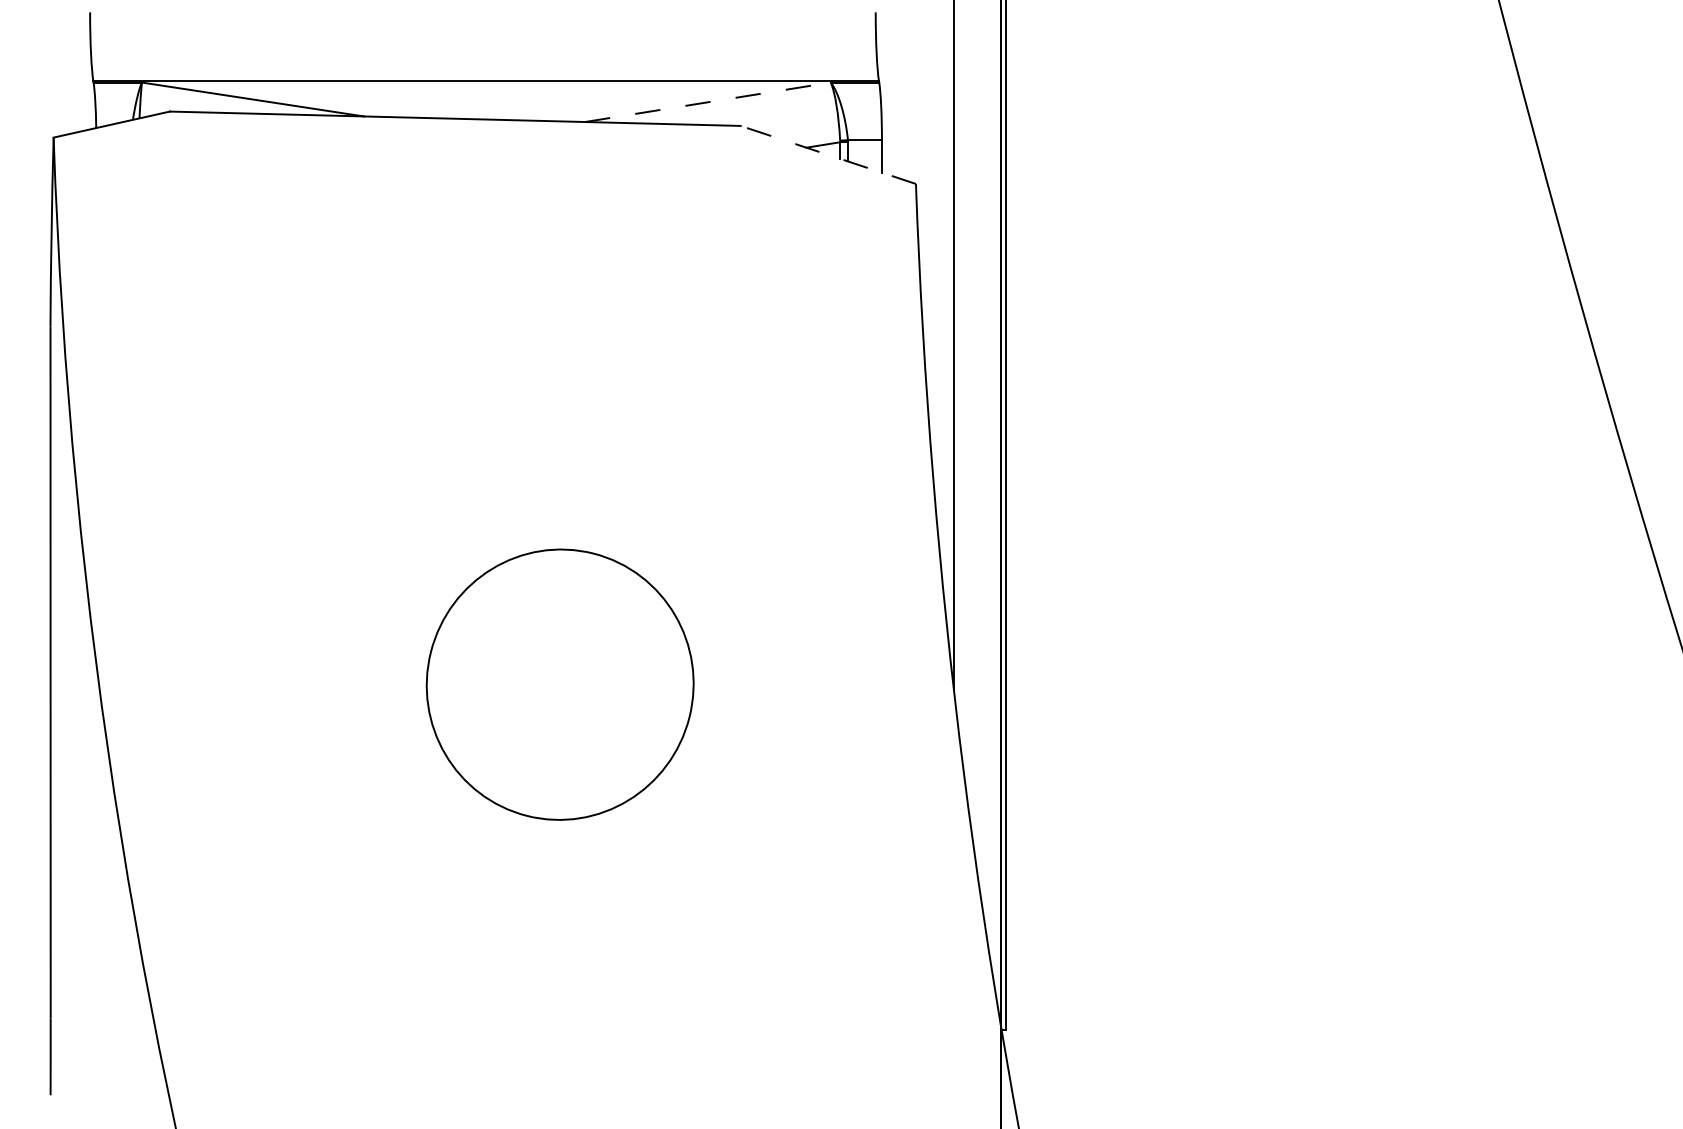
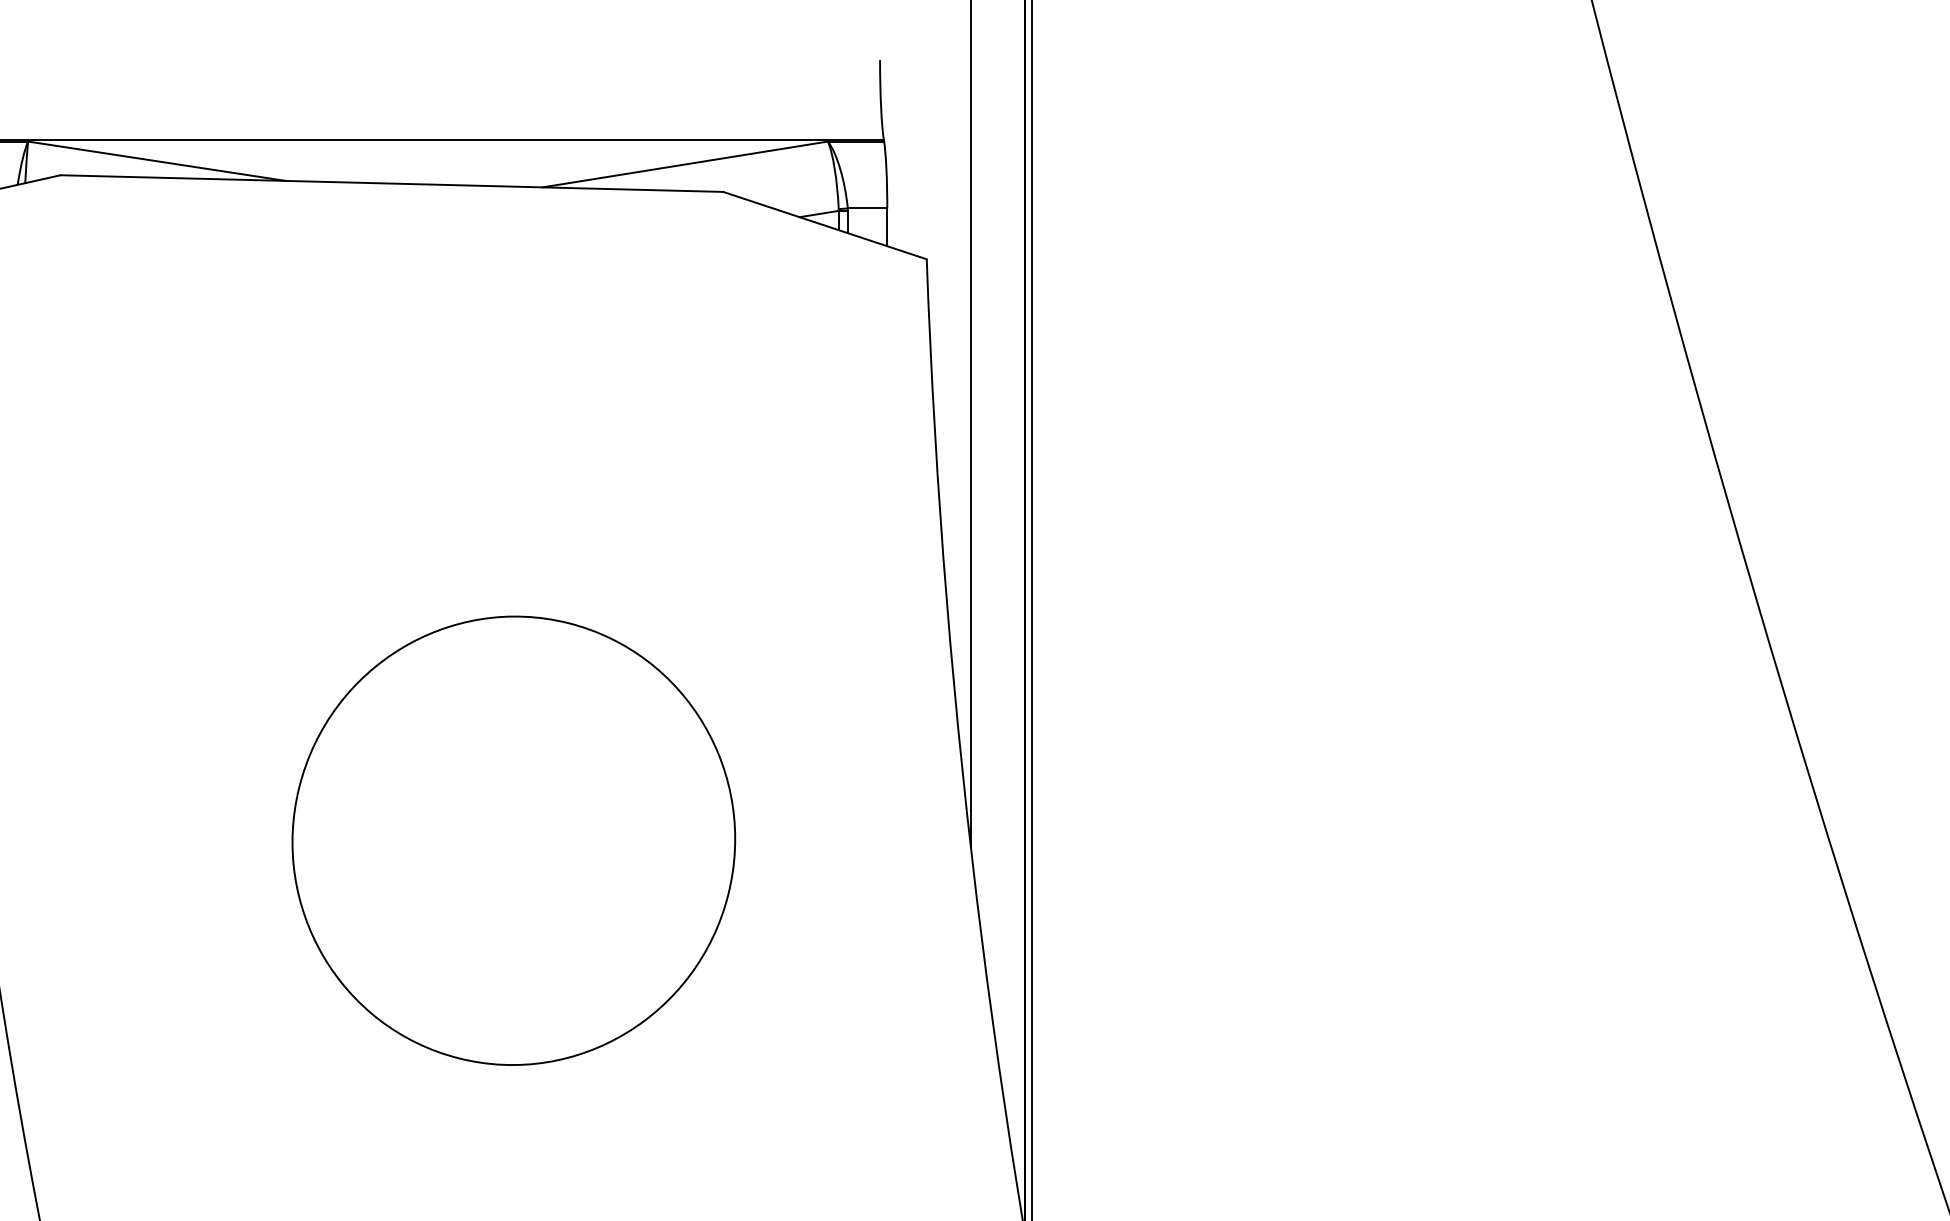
line: (708, 102) -> (685, 164), dashed -> solid
line: (827, 154) -> (824, 225), dashed -> solid
part: (559, 684) -> (512, 840), size x1.43

